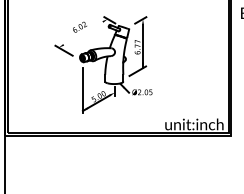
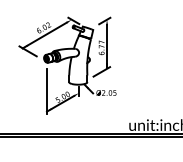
line: (80, 34) -> (44, 35), added

